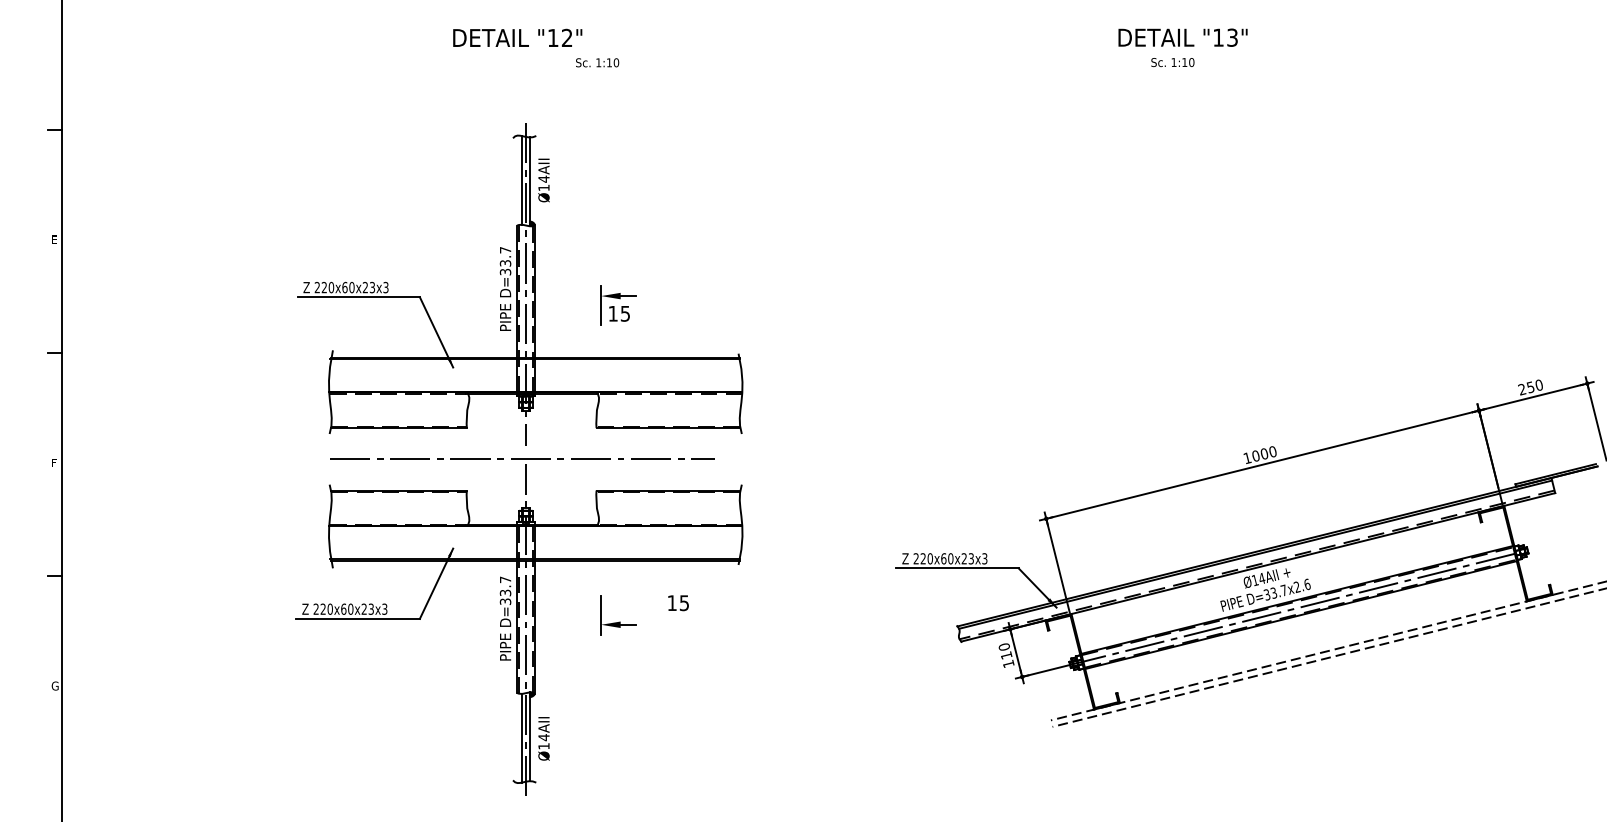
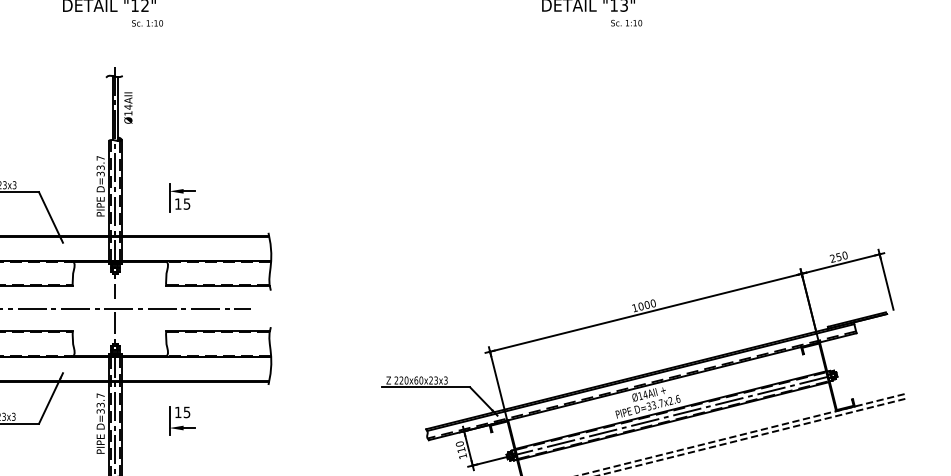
text: (597, 62) -> (147, 23), moved
text: (1172, 62) -> (626, 23), moved
text: (678, 603) -> (182, 412), moved

